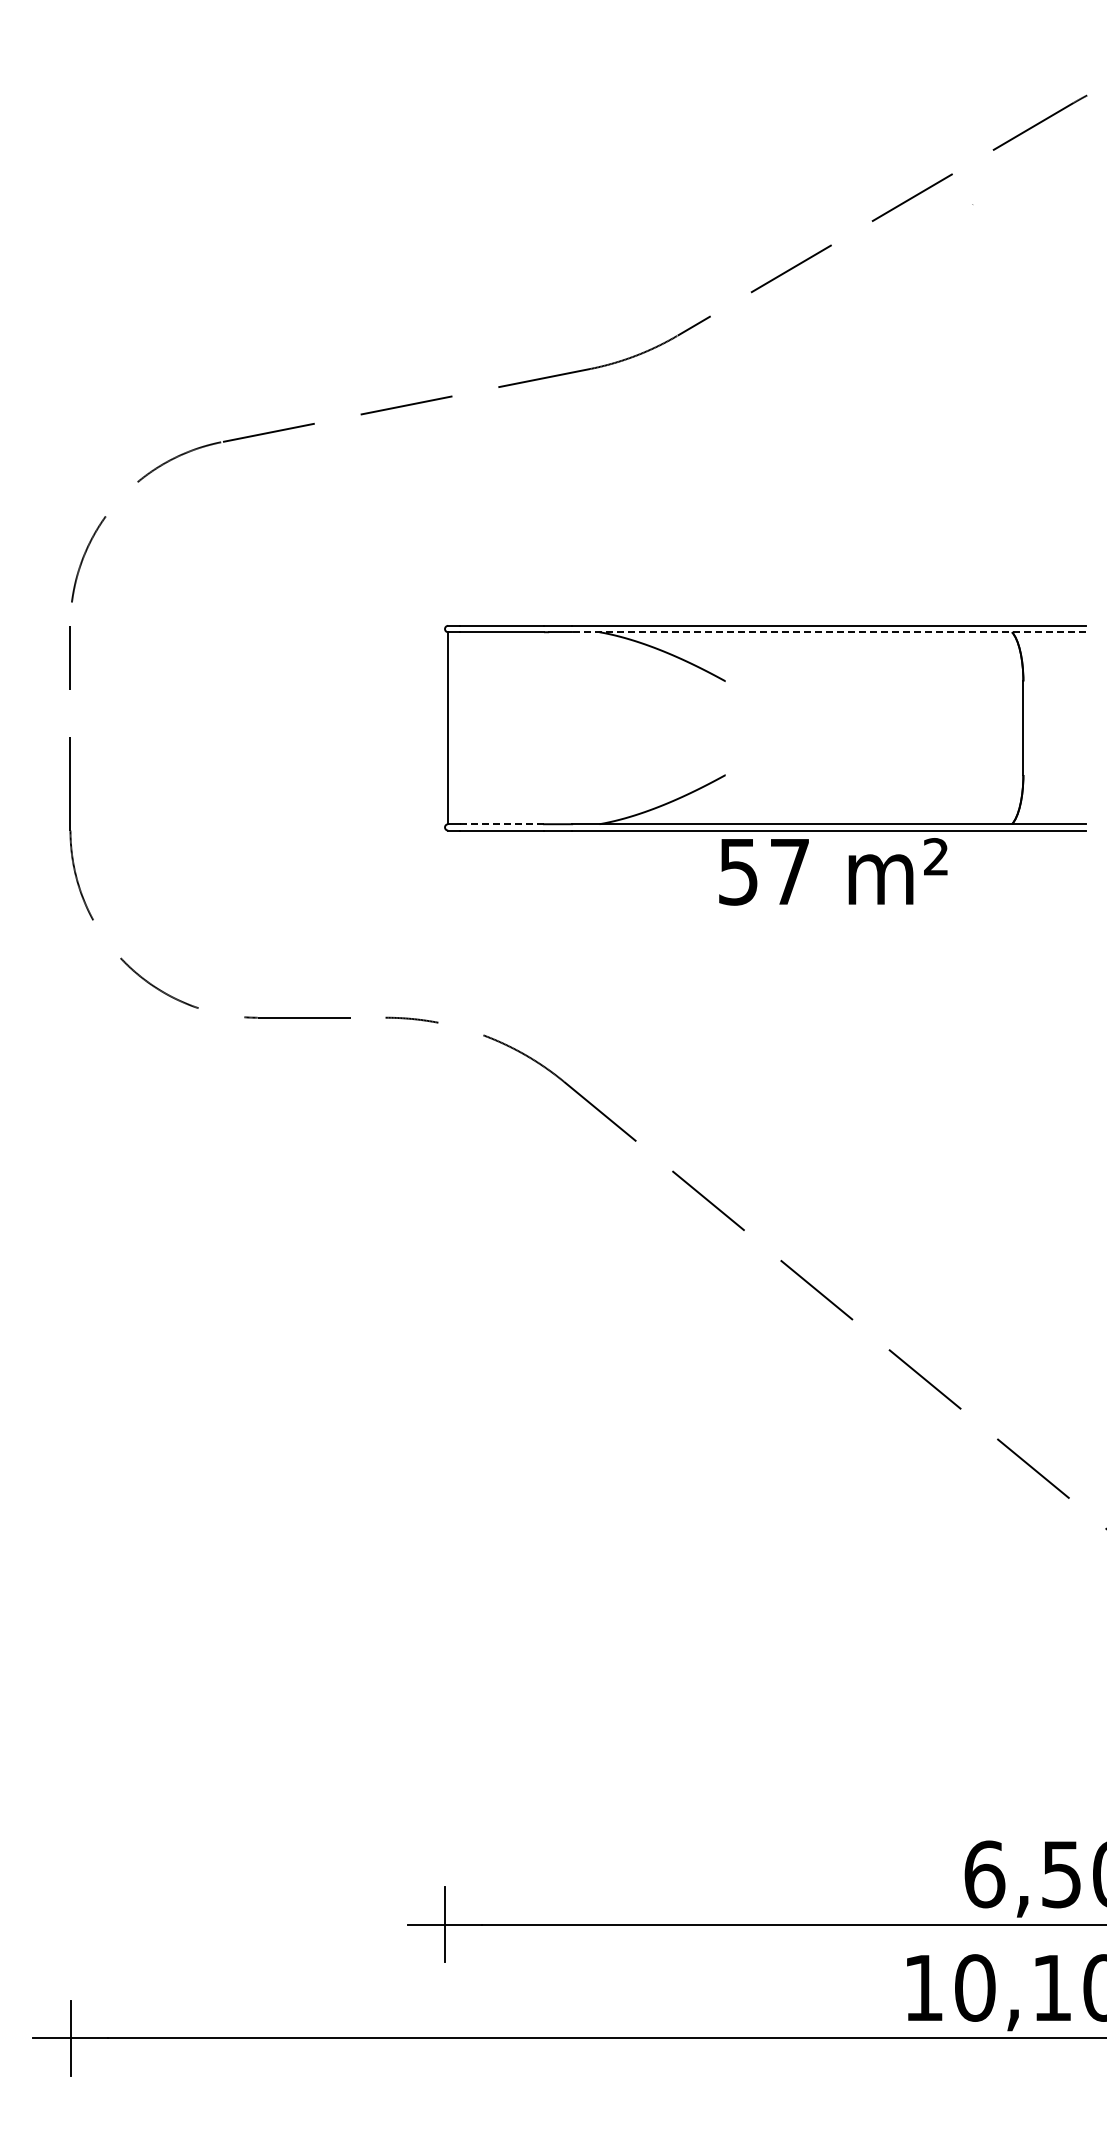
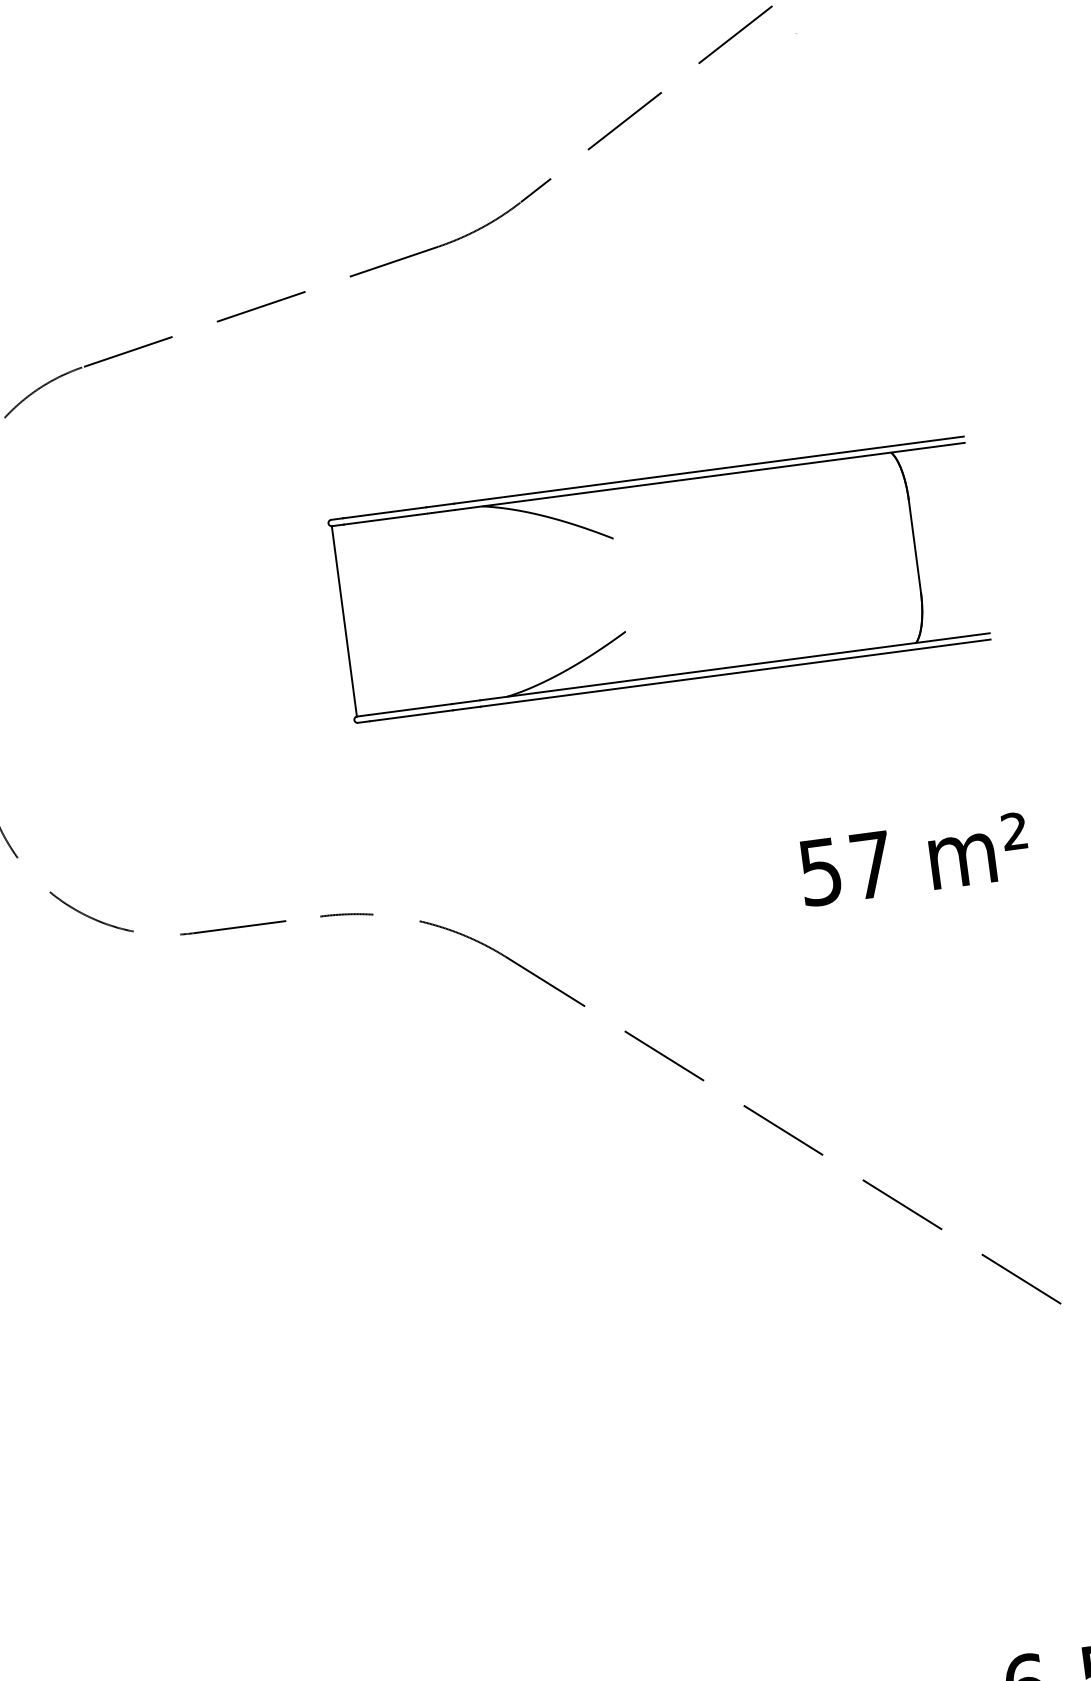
line: (828, 632) -> (709, 476), dashed -> solid
line: (502, 824) -> (411, 709), dashed -> solid
text: (833, 871) -> (914, 859), moved

